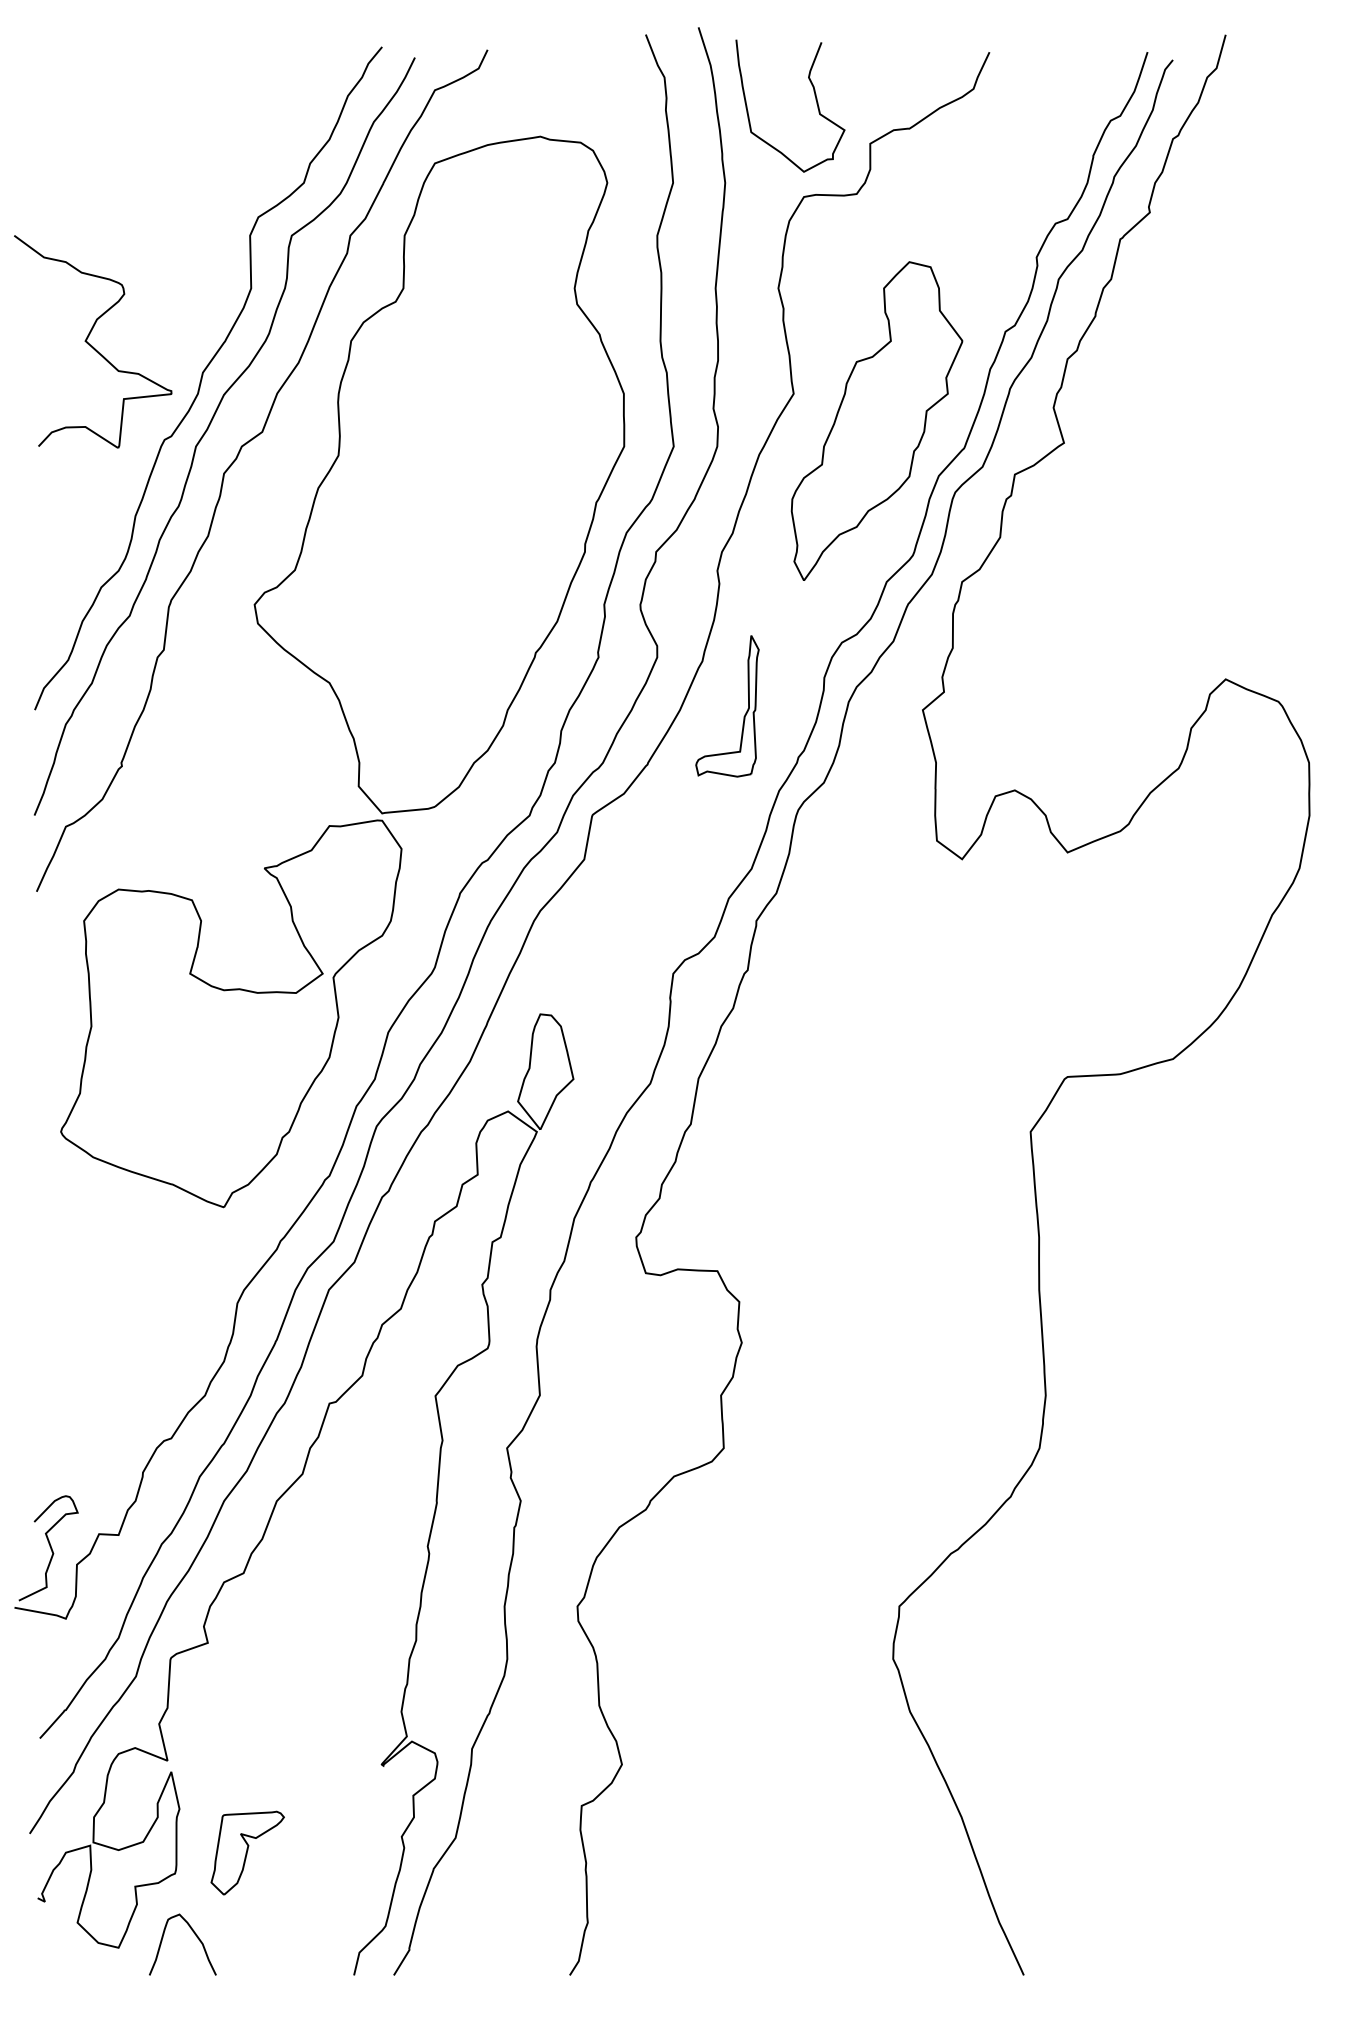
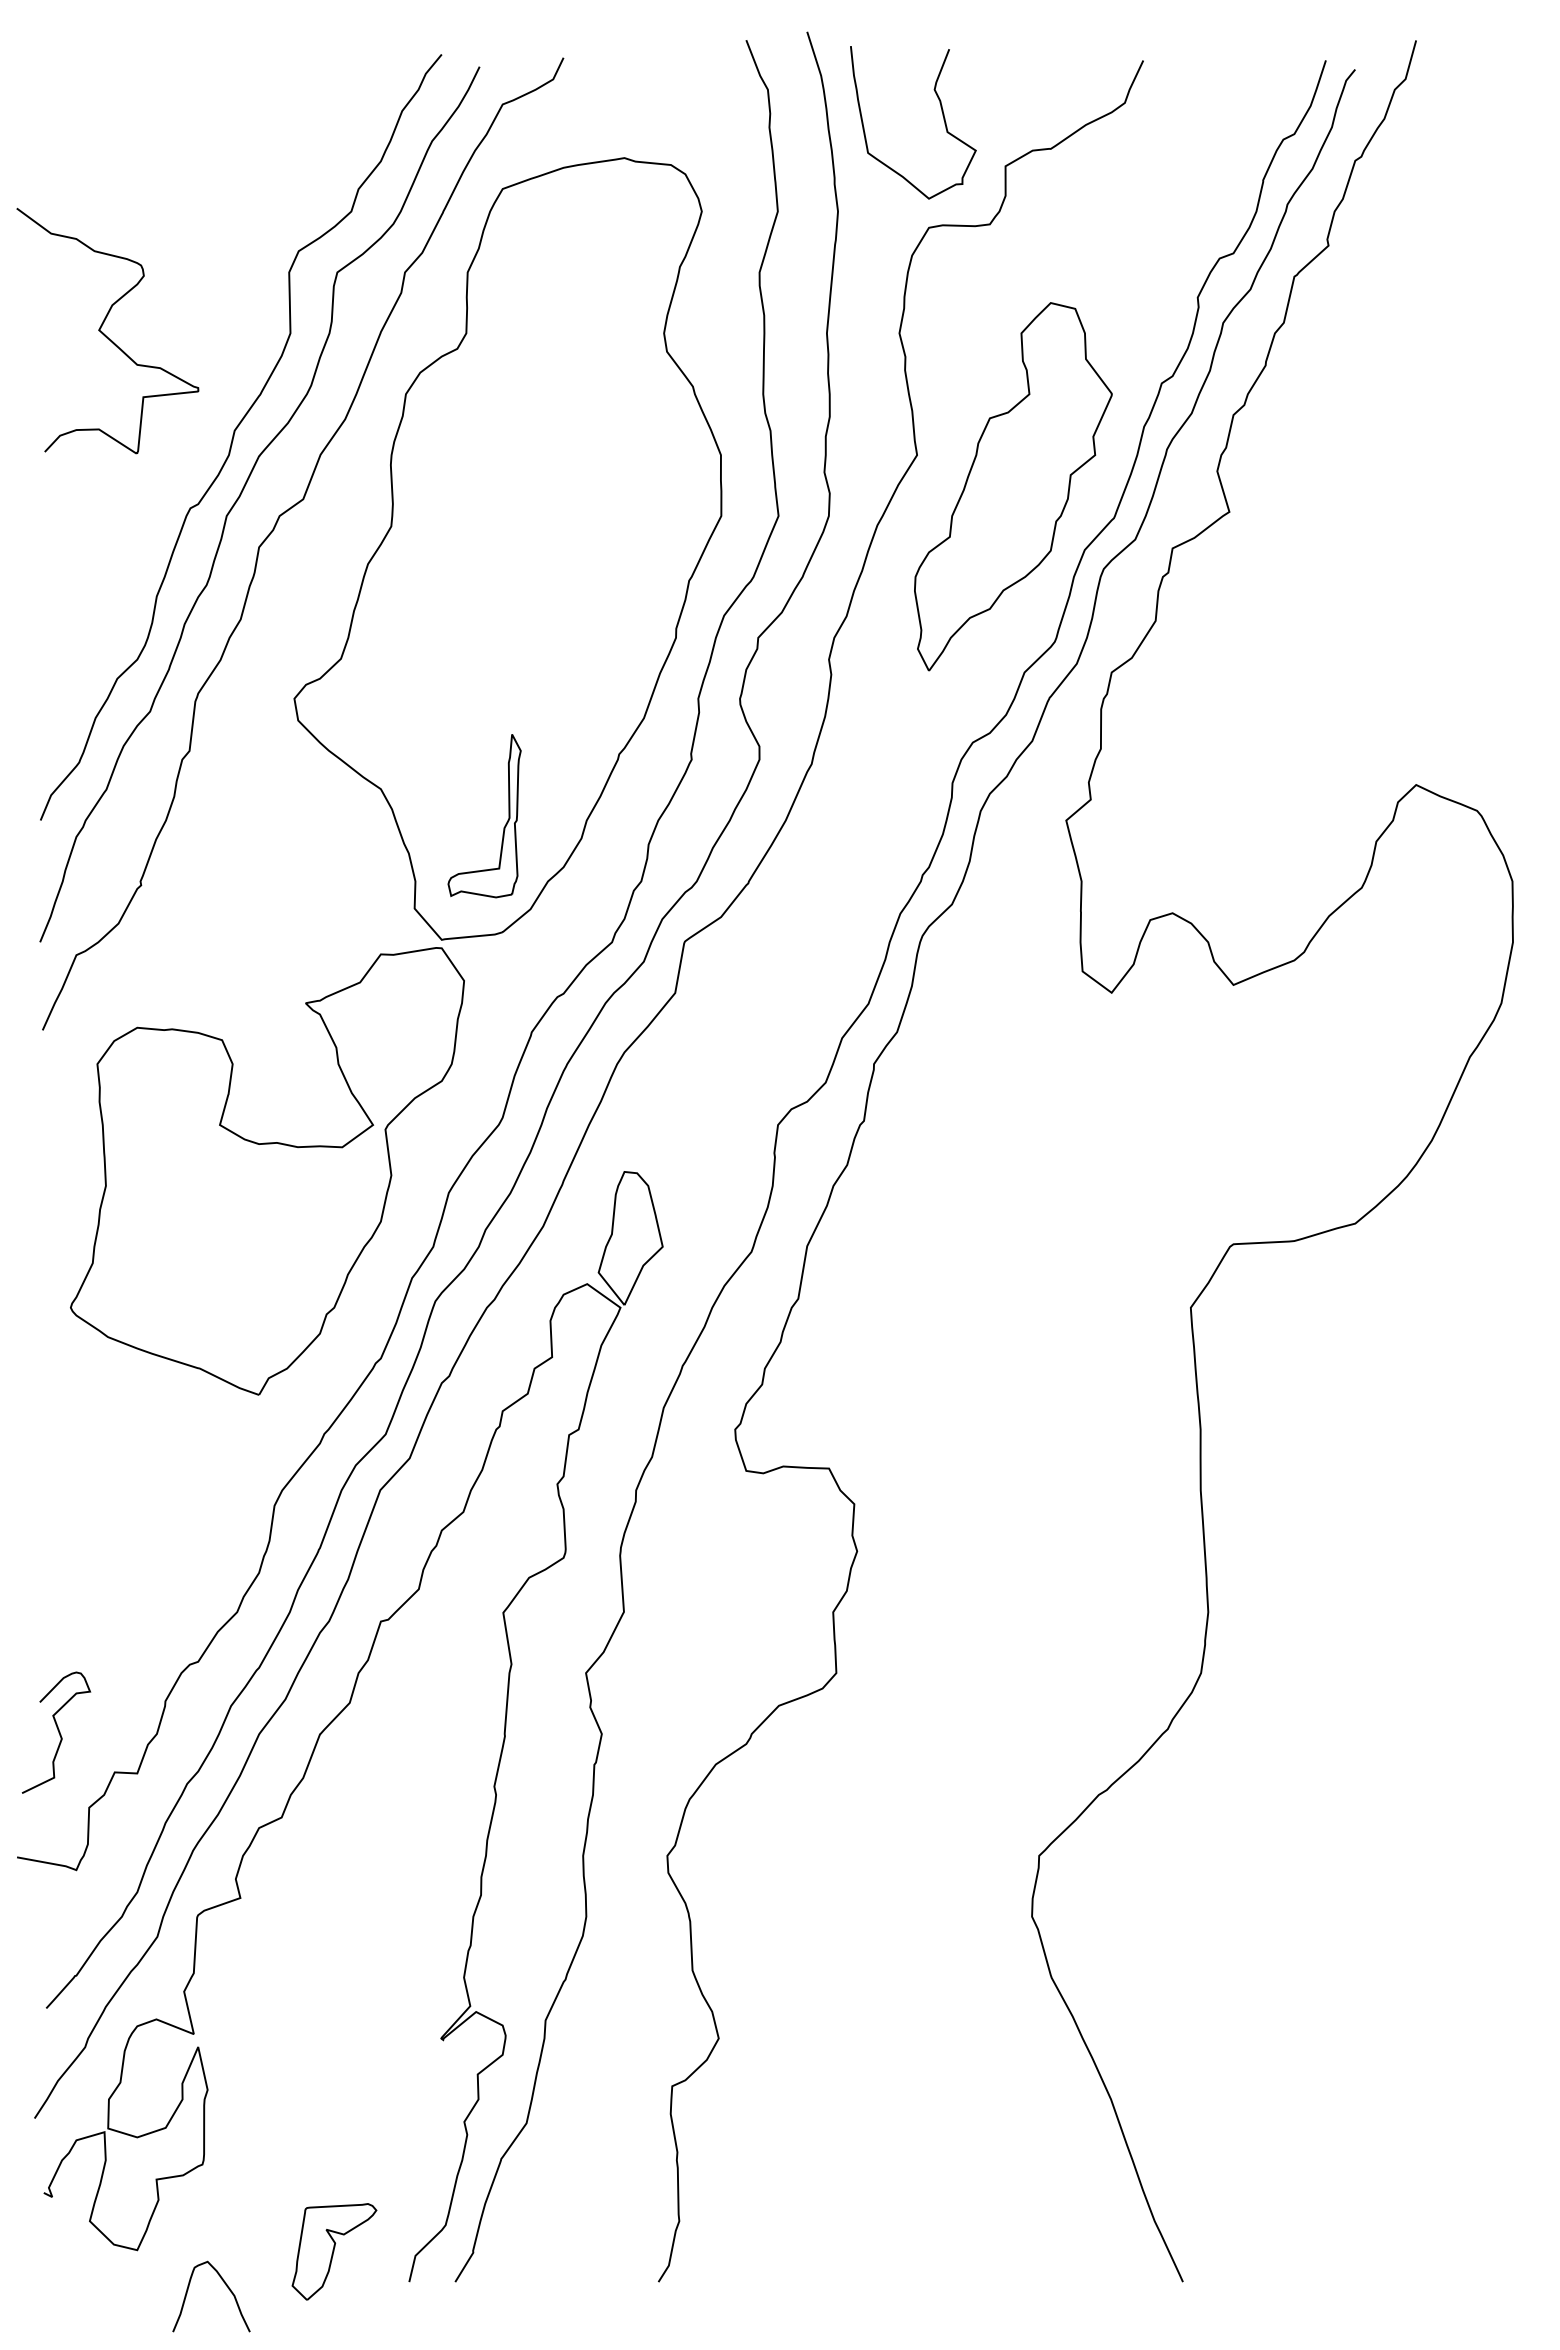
curve: (90, 343) -> (104, 333), moved
part: (744, 714) -> (504, 825), moved
curve: (50, 1548) -> (58, 1732), moved
part: (247, 1852) -> (334, 2251), moved
curve: (194, 1935) -> (225, 2285), moved

